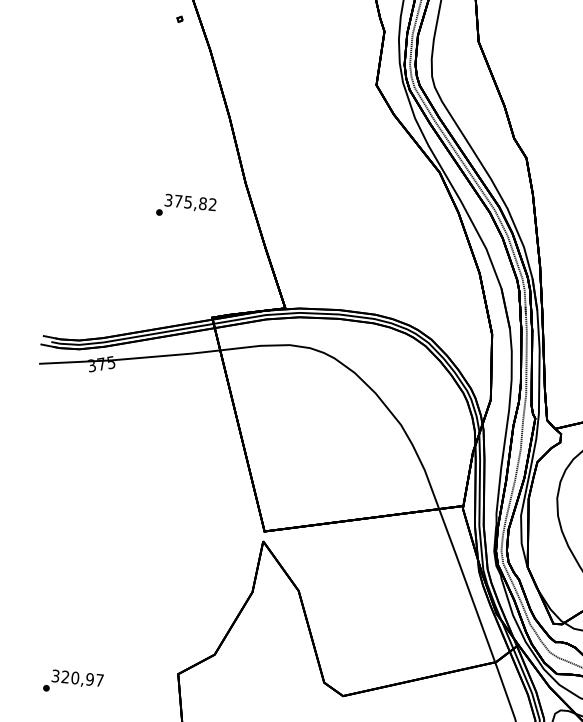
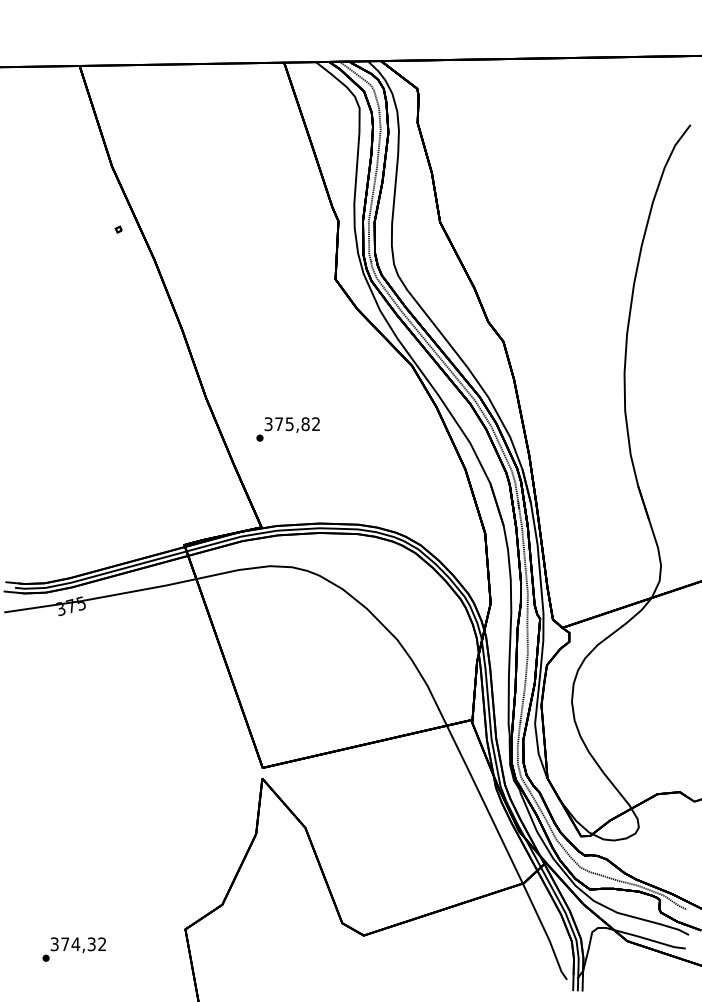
text: (185, 207) -> (287, 429), moved
text: (82, 678) -> (83, 944), 320,97 -> 374,32

